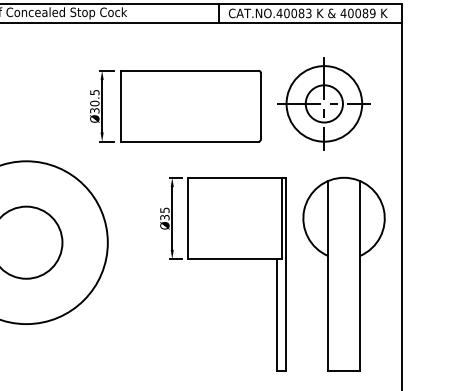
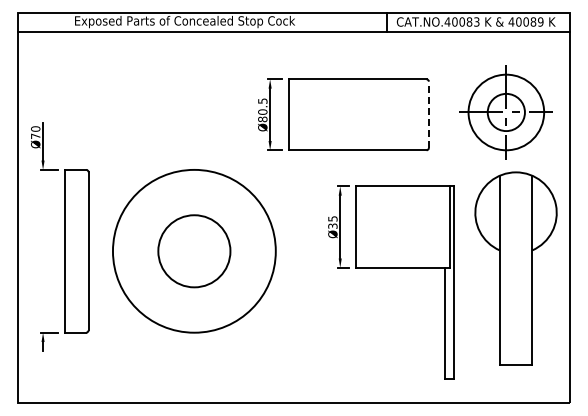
part: (323, 103) -> (505, 112), moved
line: (260, 105) -> (428, 114), solid -> dashed
text: (94, 110) -> (262, 119), Ø30.5 -> Ø80.5
part: (343, 273) -> (515, 268), moved

